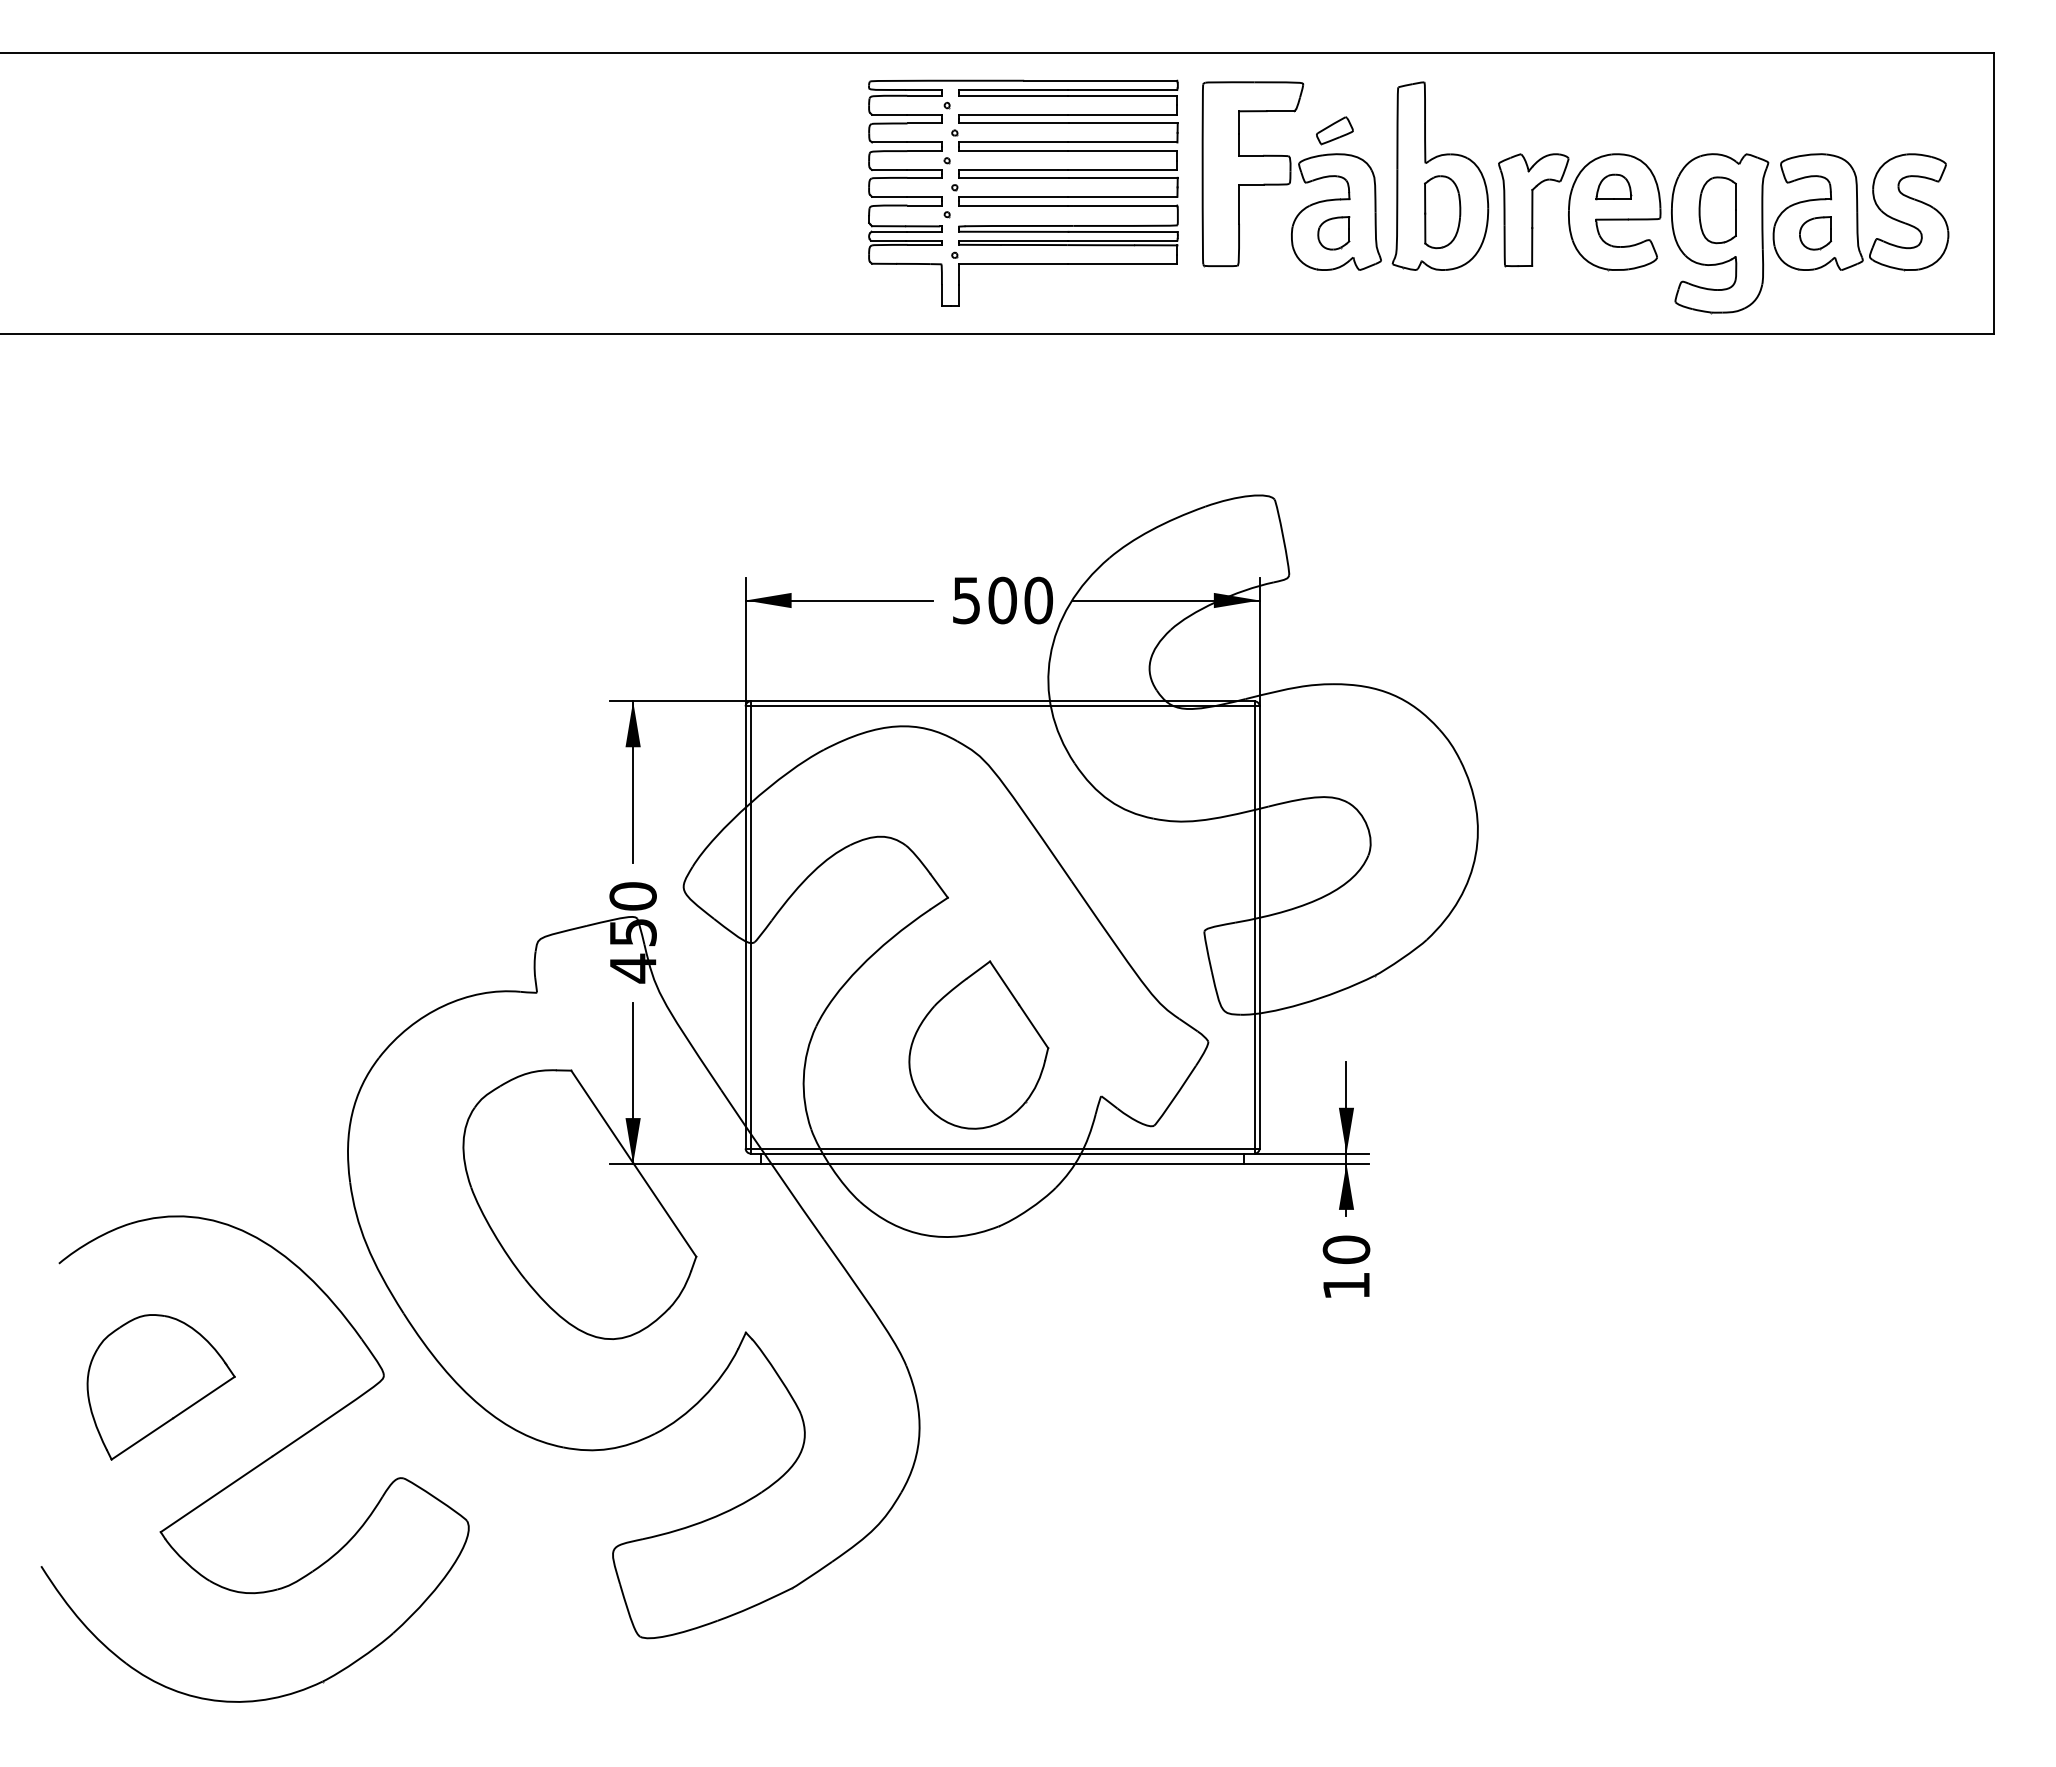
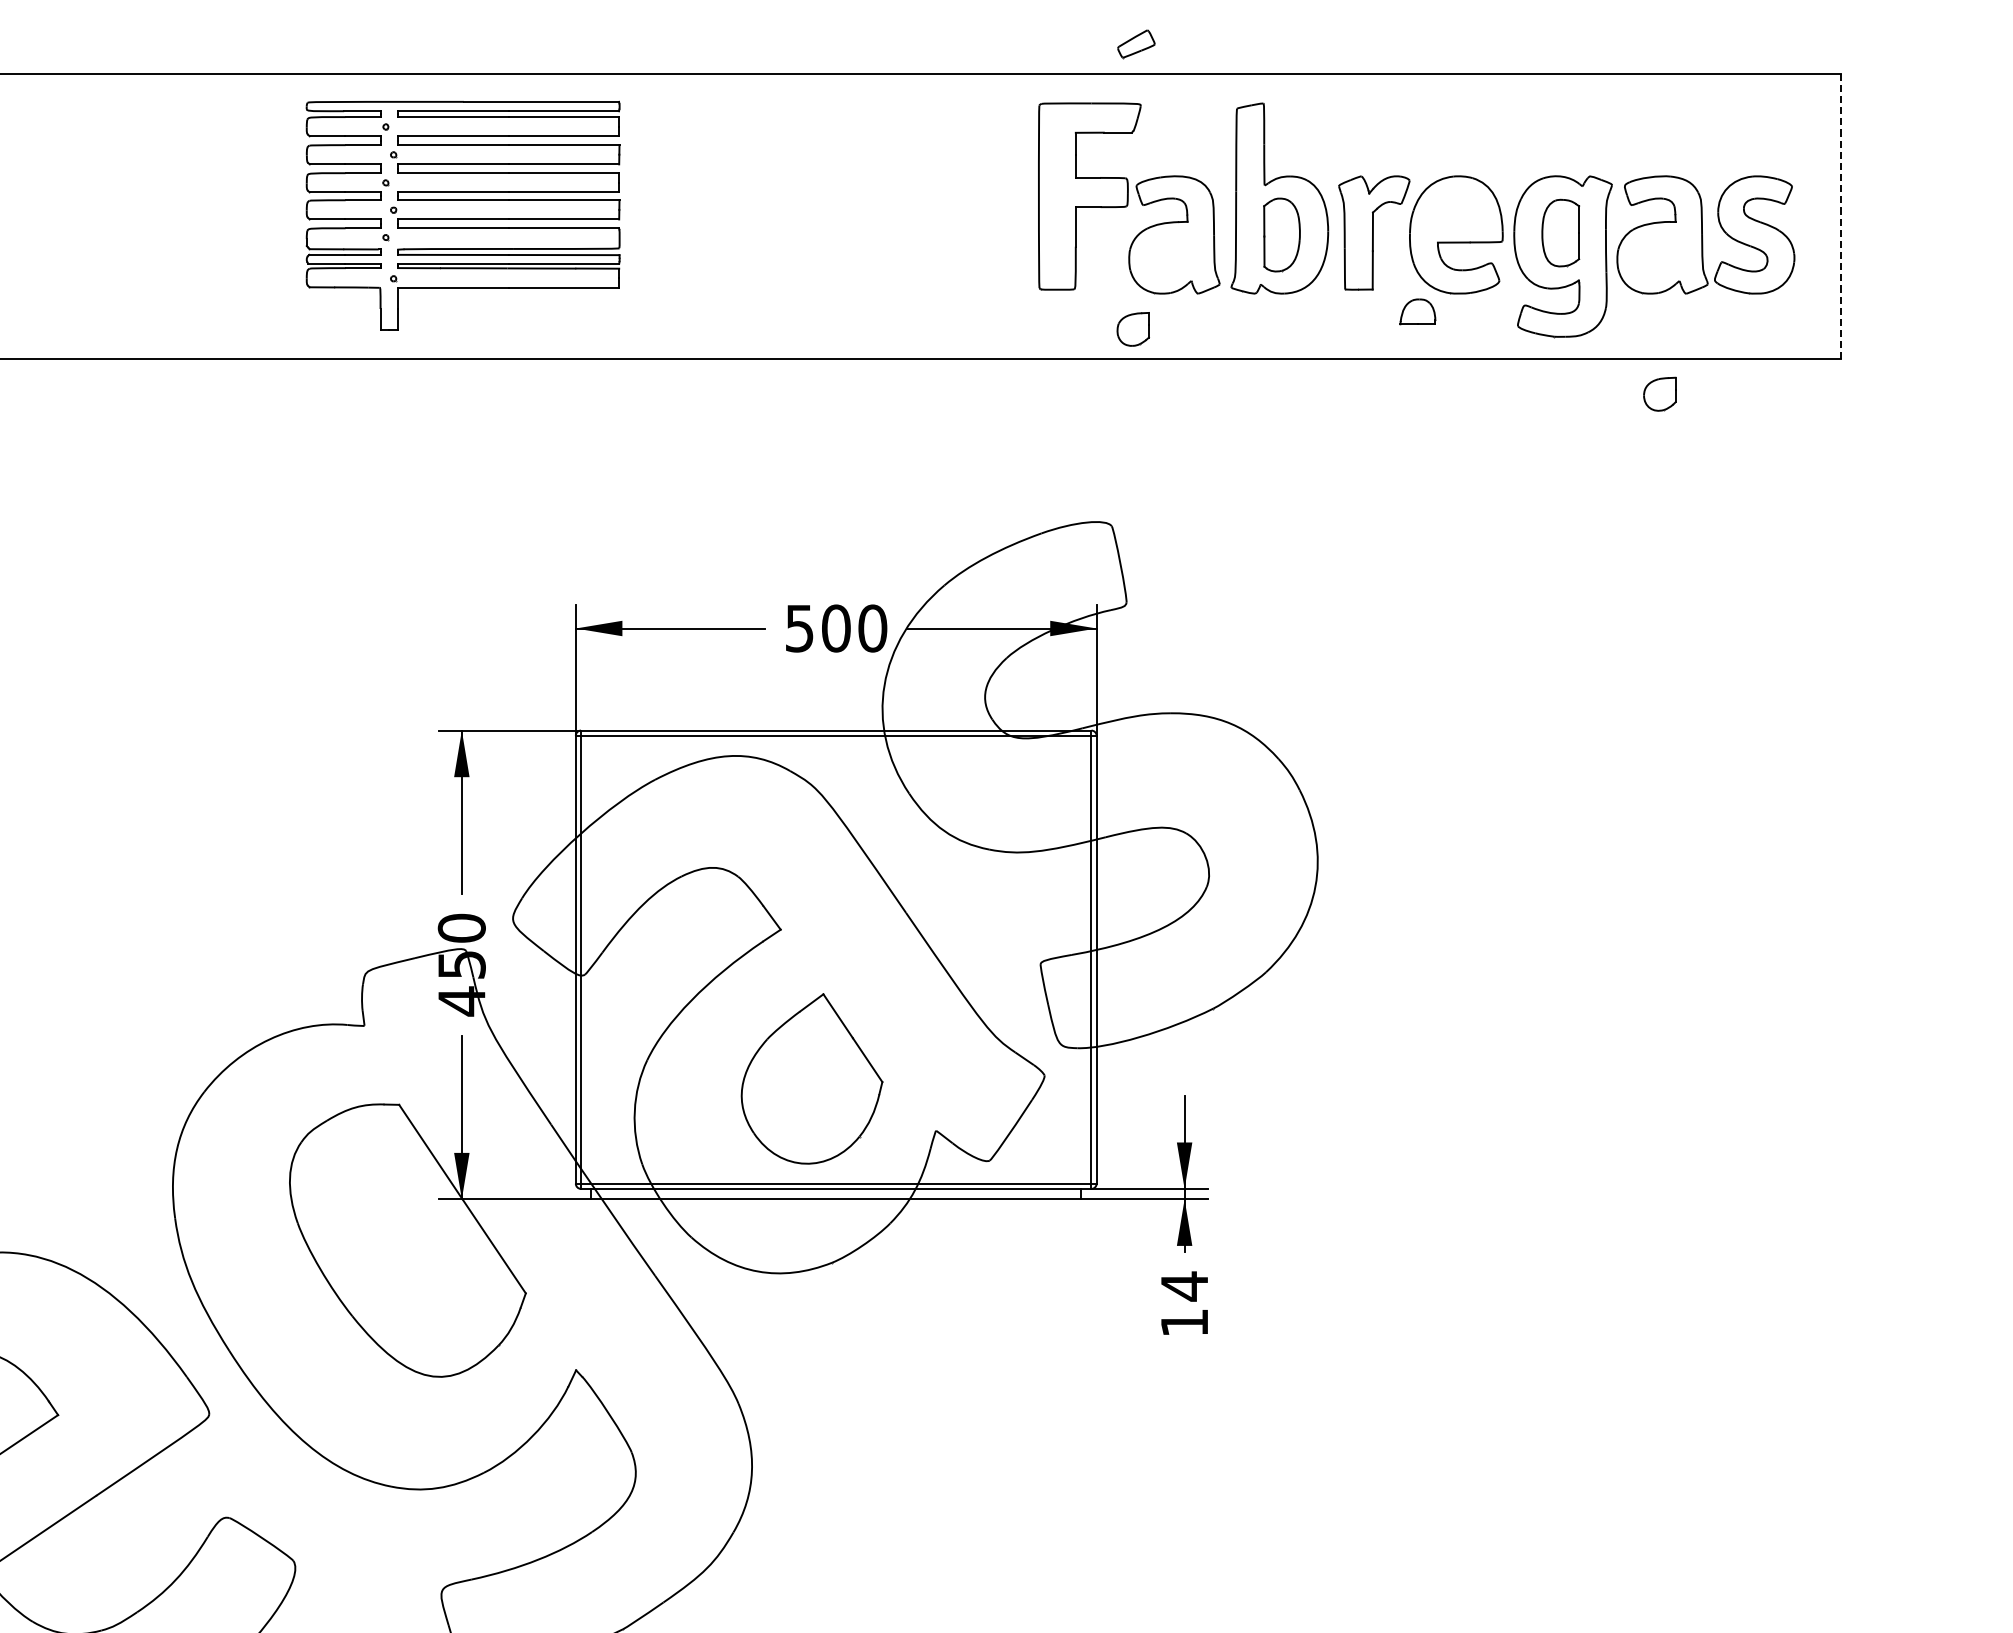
part: (1334, 130) -> (1135, 43), moved
part: (1613, 186) -> (1417, 311), moved
part: (1023, 192) -> (463, 215), moved
line: (1994, 193) -> (1841, 216), solid -> dashed
part: (1333, 233) -> (1132, 329), moved
part: (1815, 233) -> (1659, 394), moved
text: (1346, 1249) -> (1184, 1286), 10 -> 14

